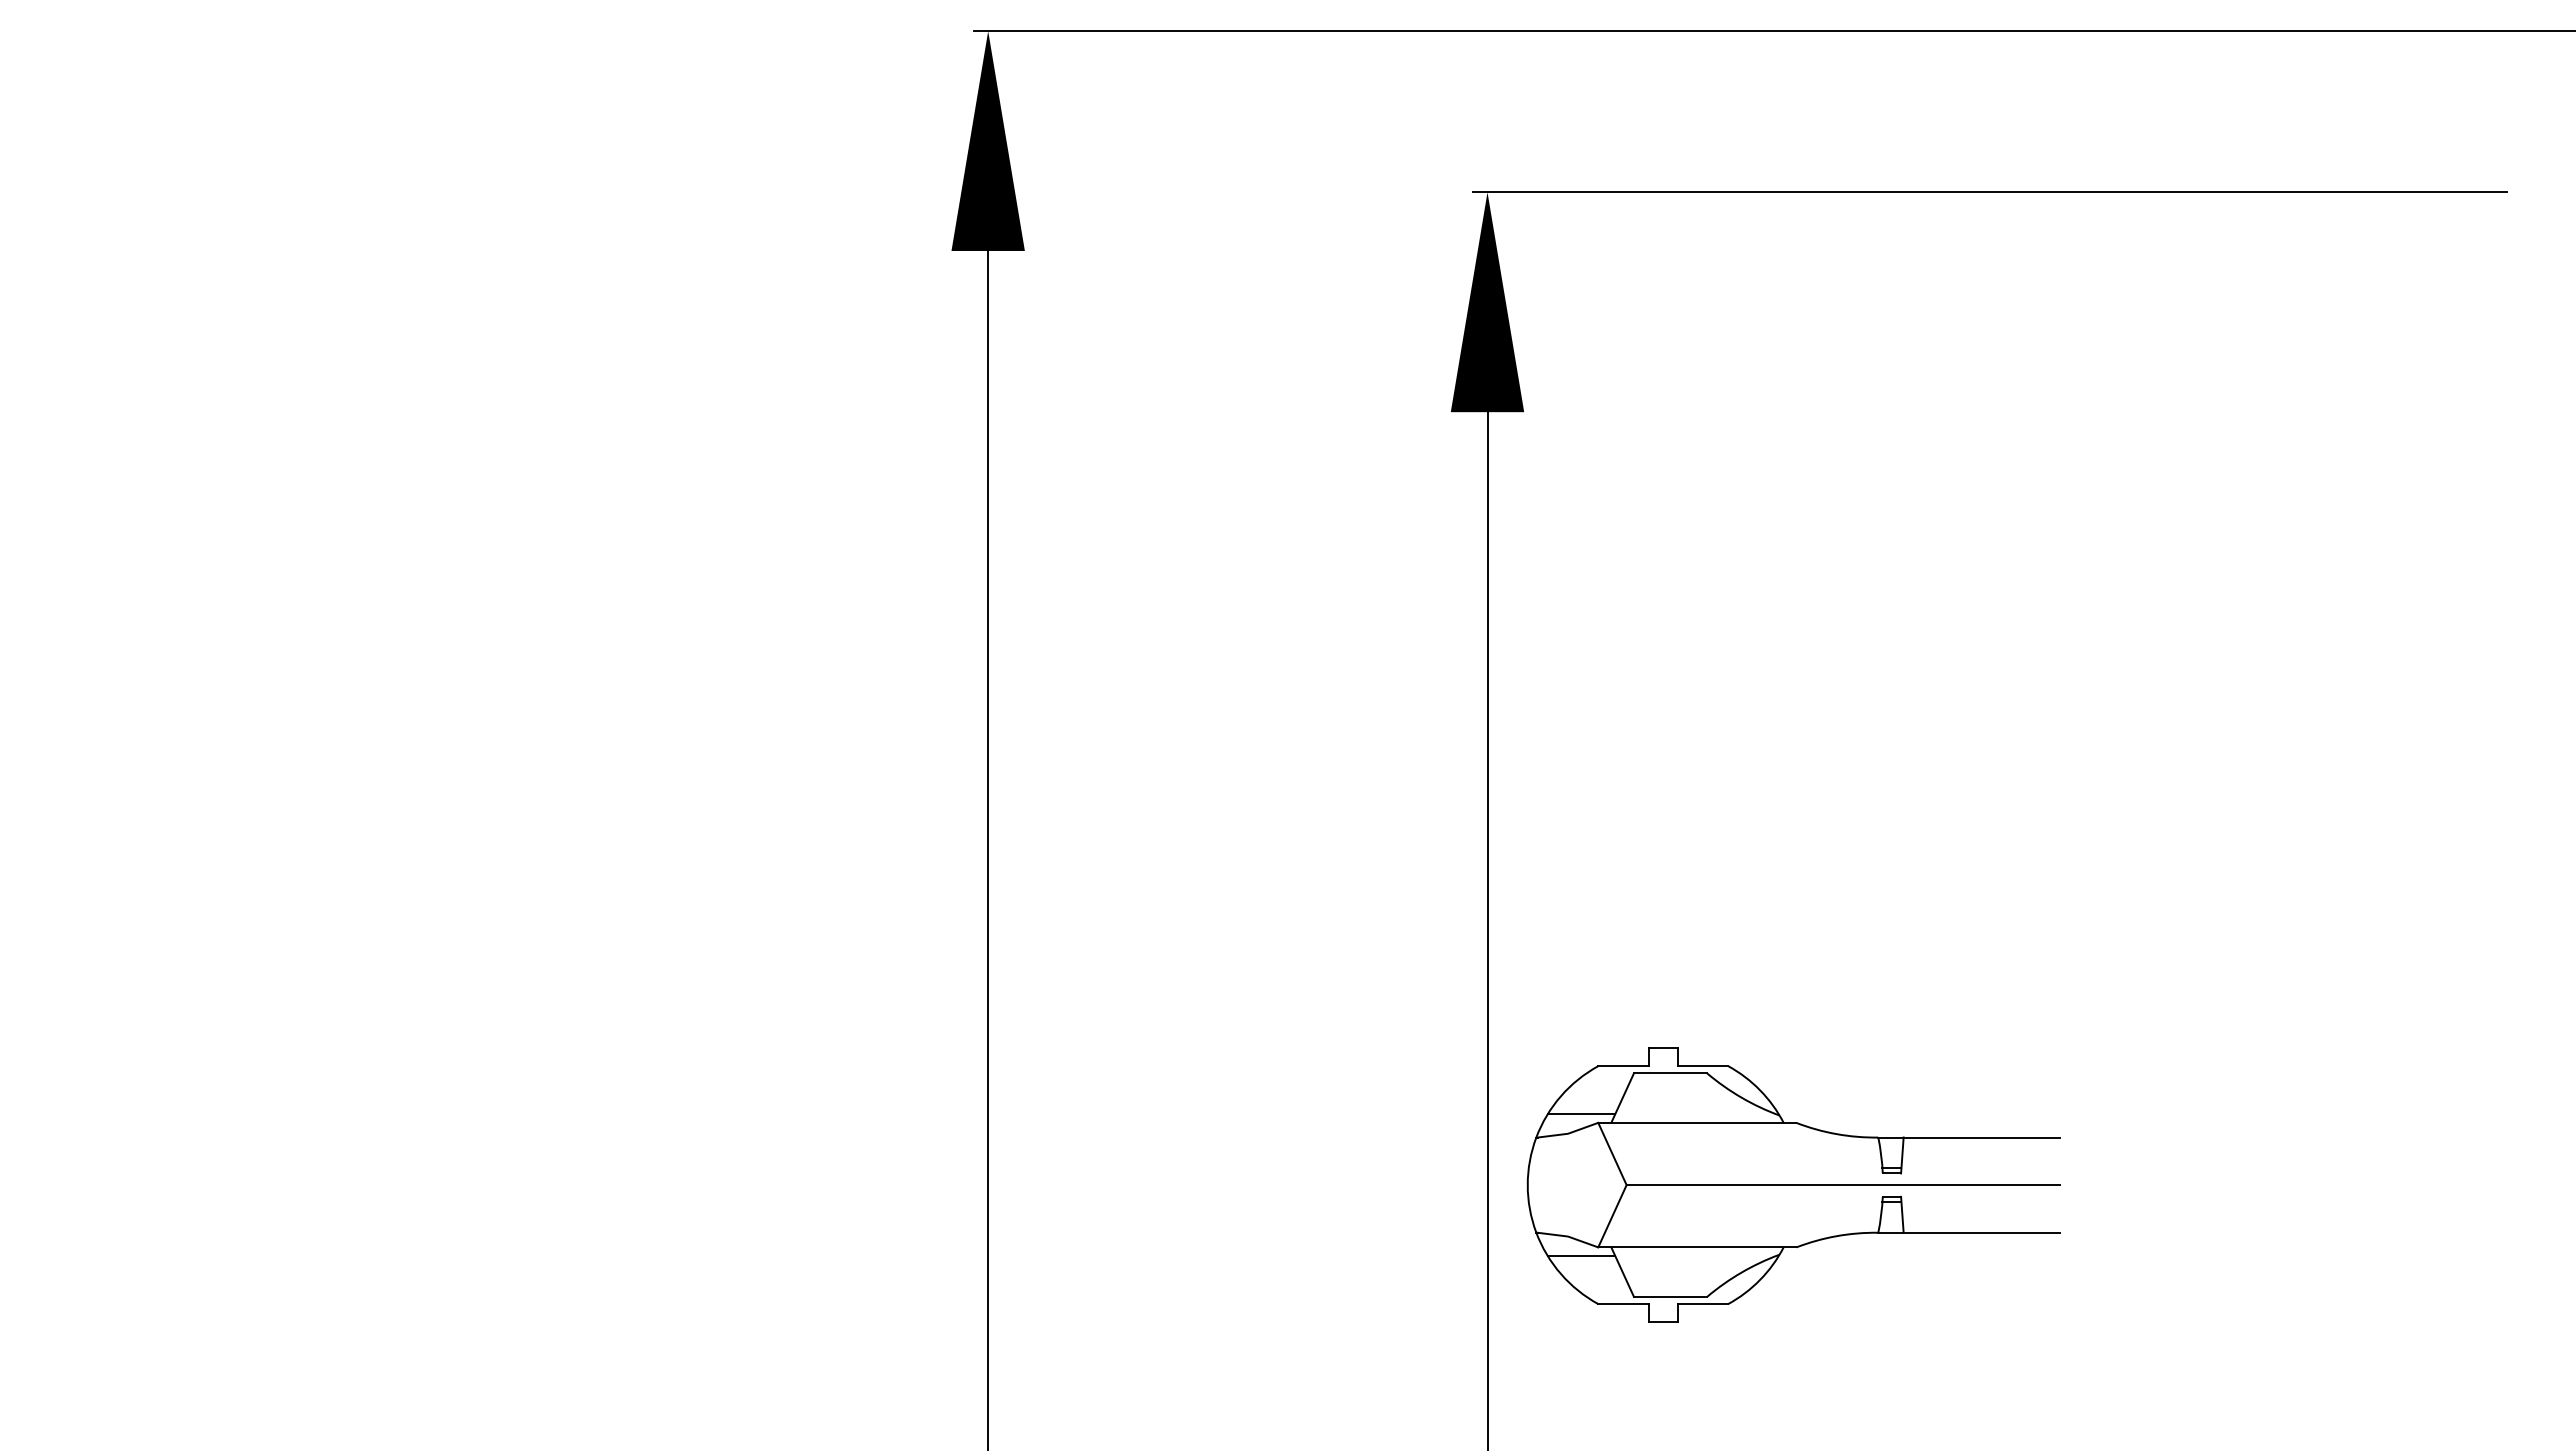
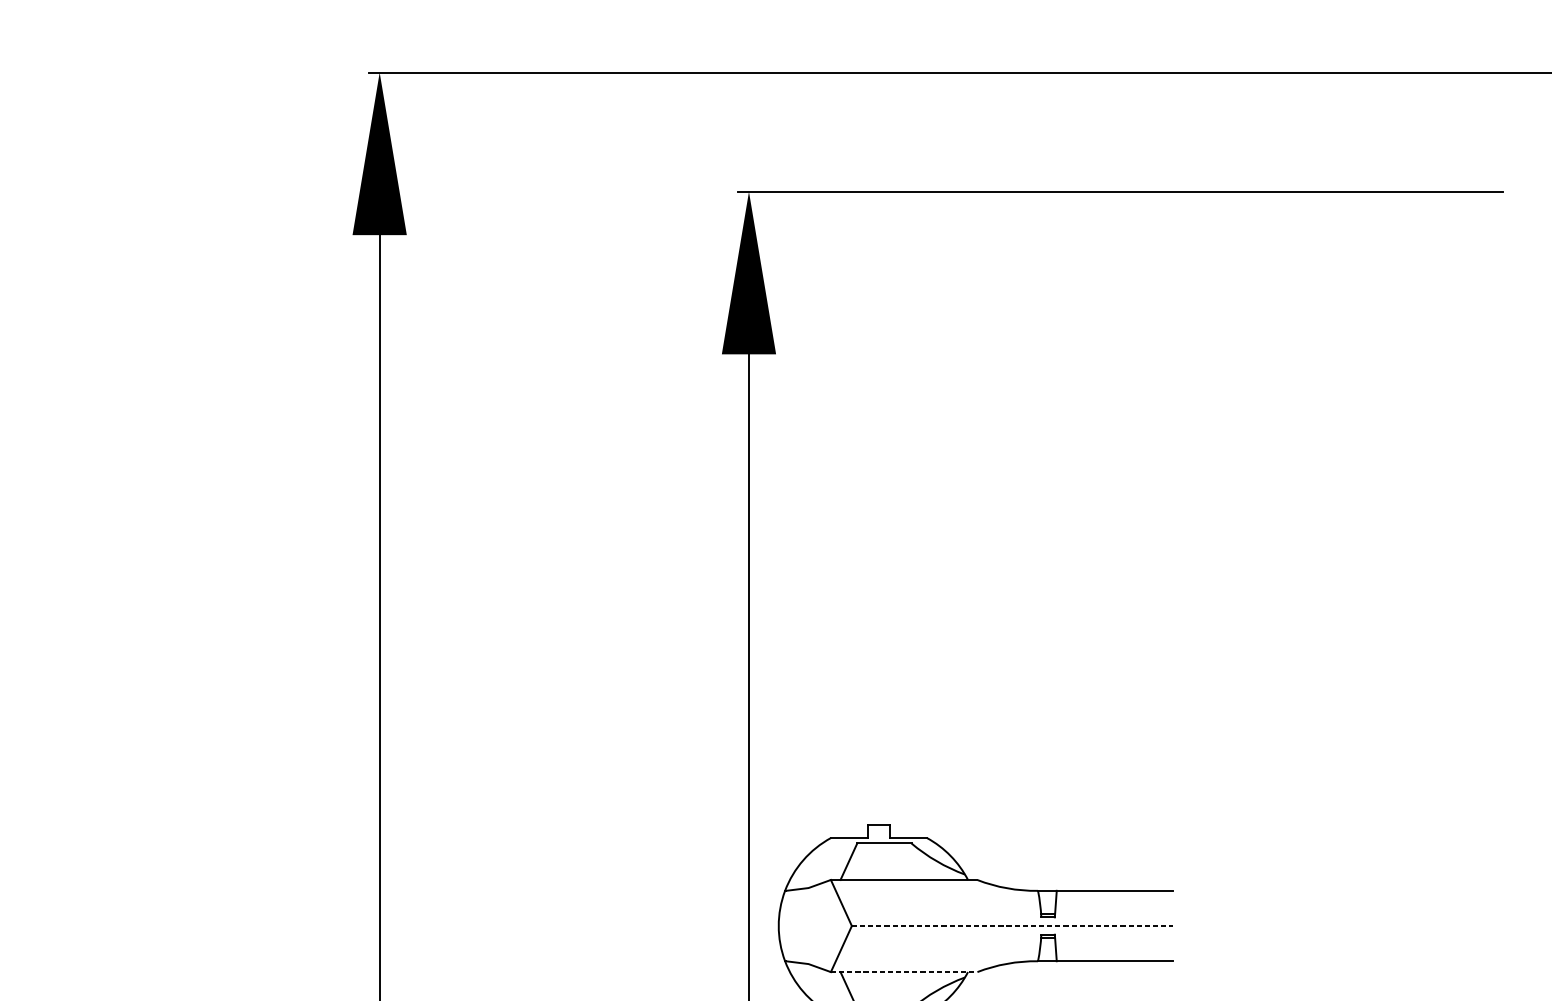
line: (1581, 1114) -> (818, 873), removed
line: (1843, 1185) -> (1012, 926), solid -> dashed
line: (1697, 1247) -> (904, 972), solid -> dashed
line: (1581, 1256) -> (818, 978), removed

